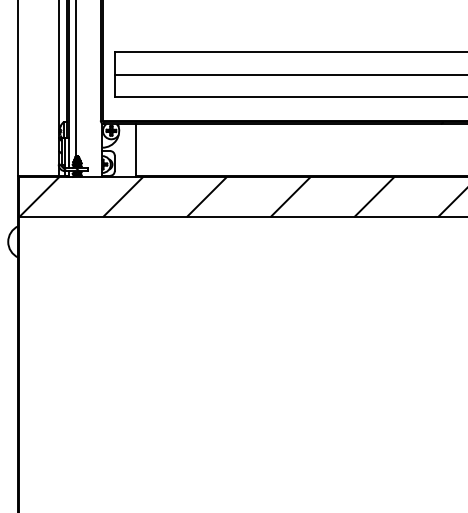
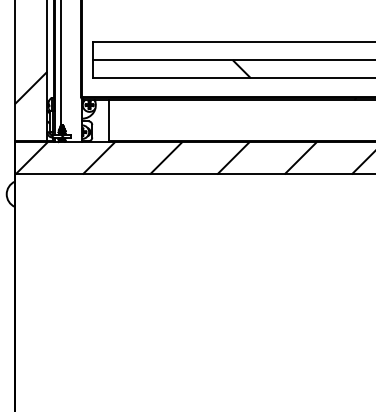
hatch: (300, 86) -> (241, 69), added
hatch: (37, 108) -> (30, 87), added

